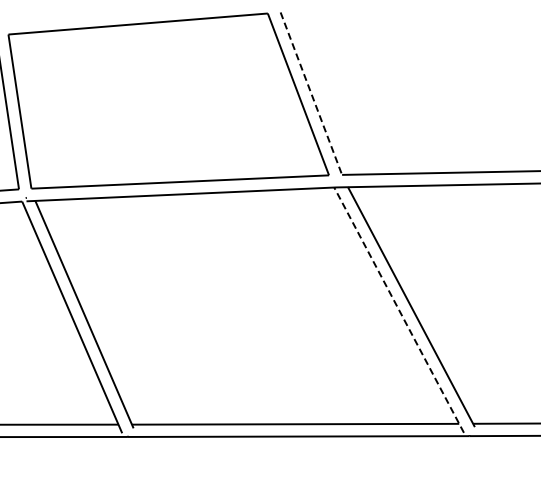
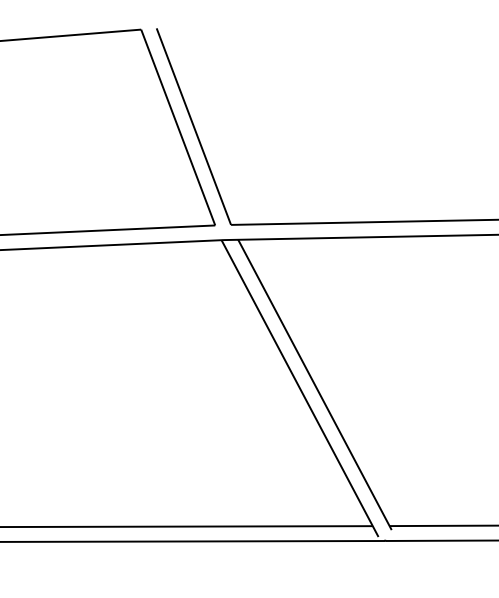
line: (311, 93) -> (194, 126), dashed -> solid
line: (399, 310) -> (300, 388), dashed -> solid

